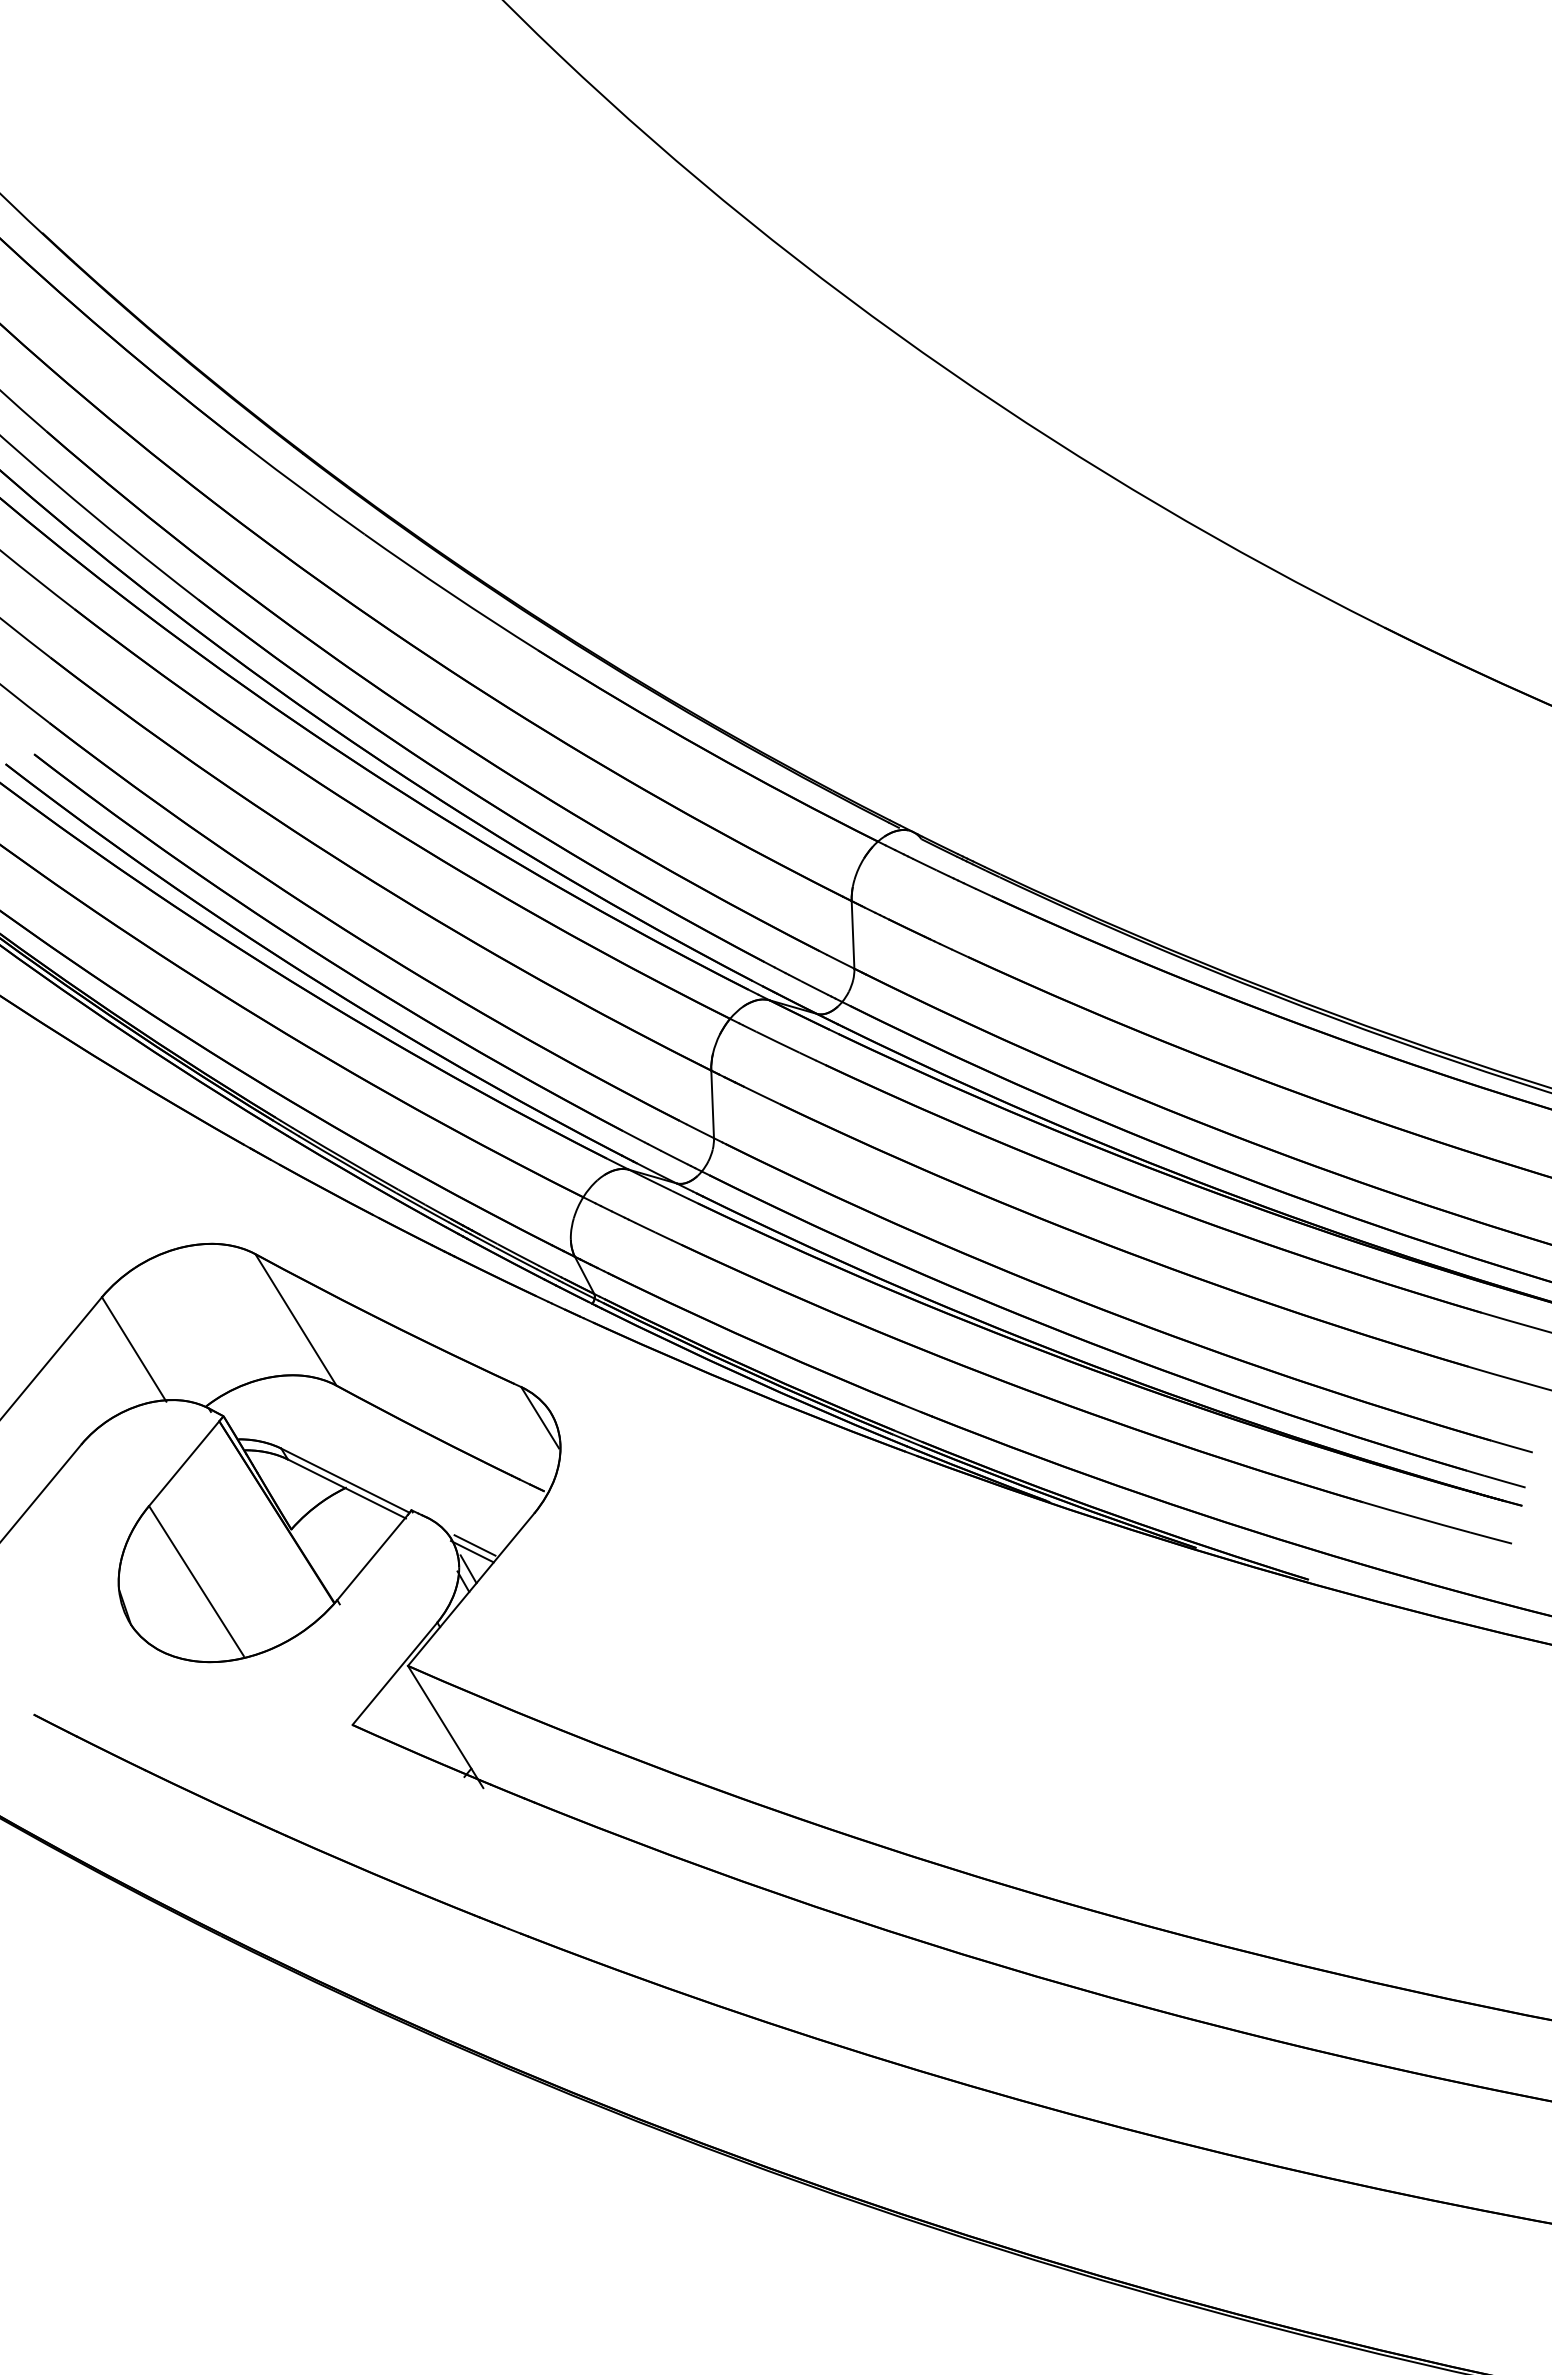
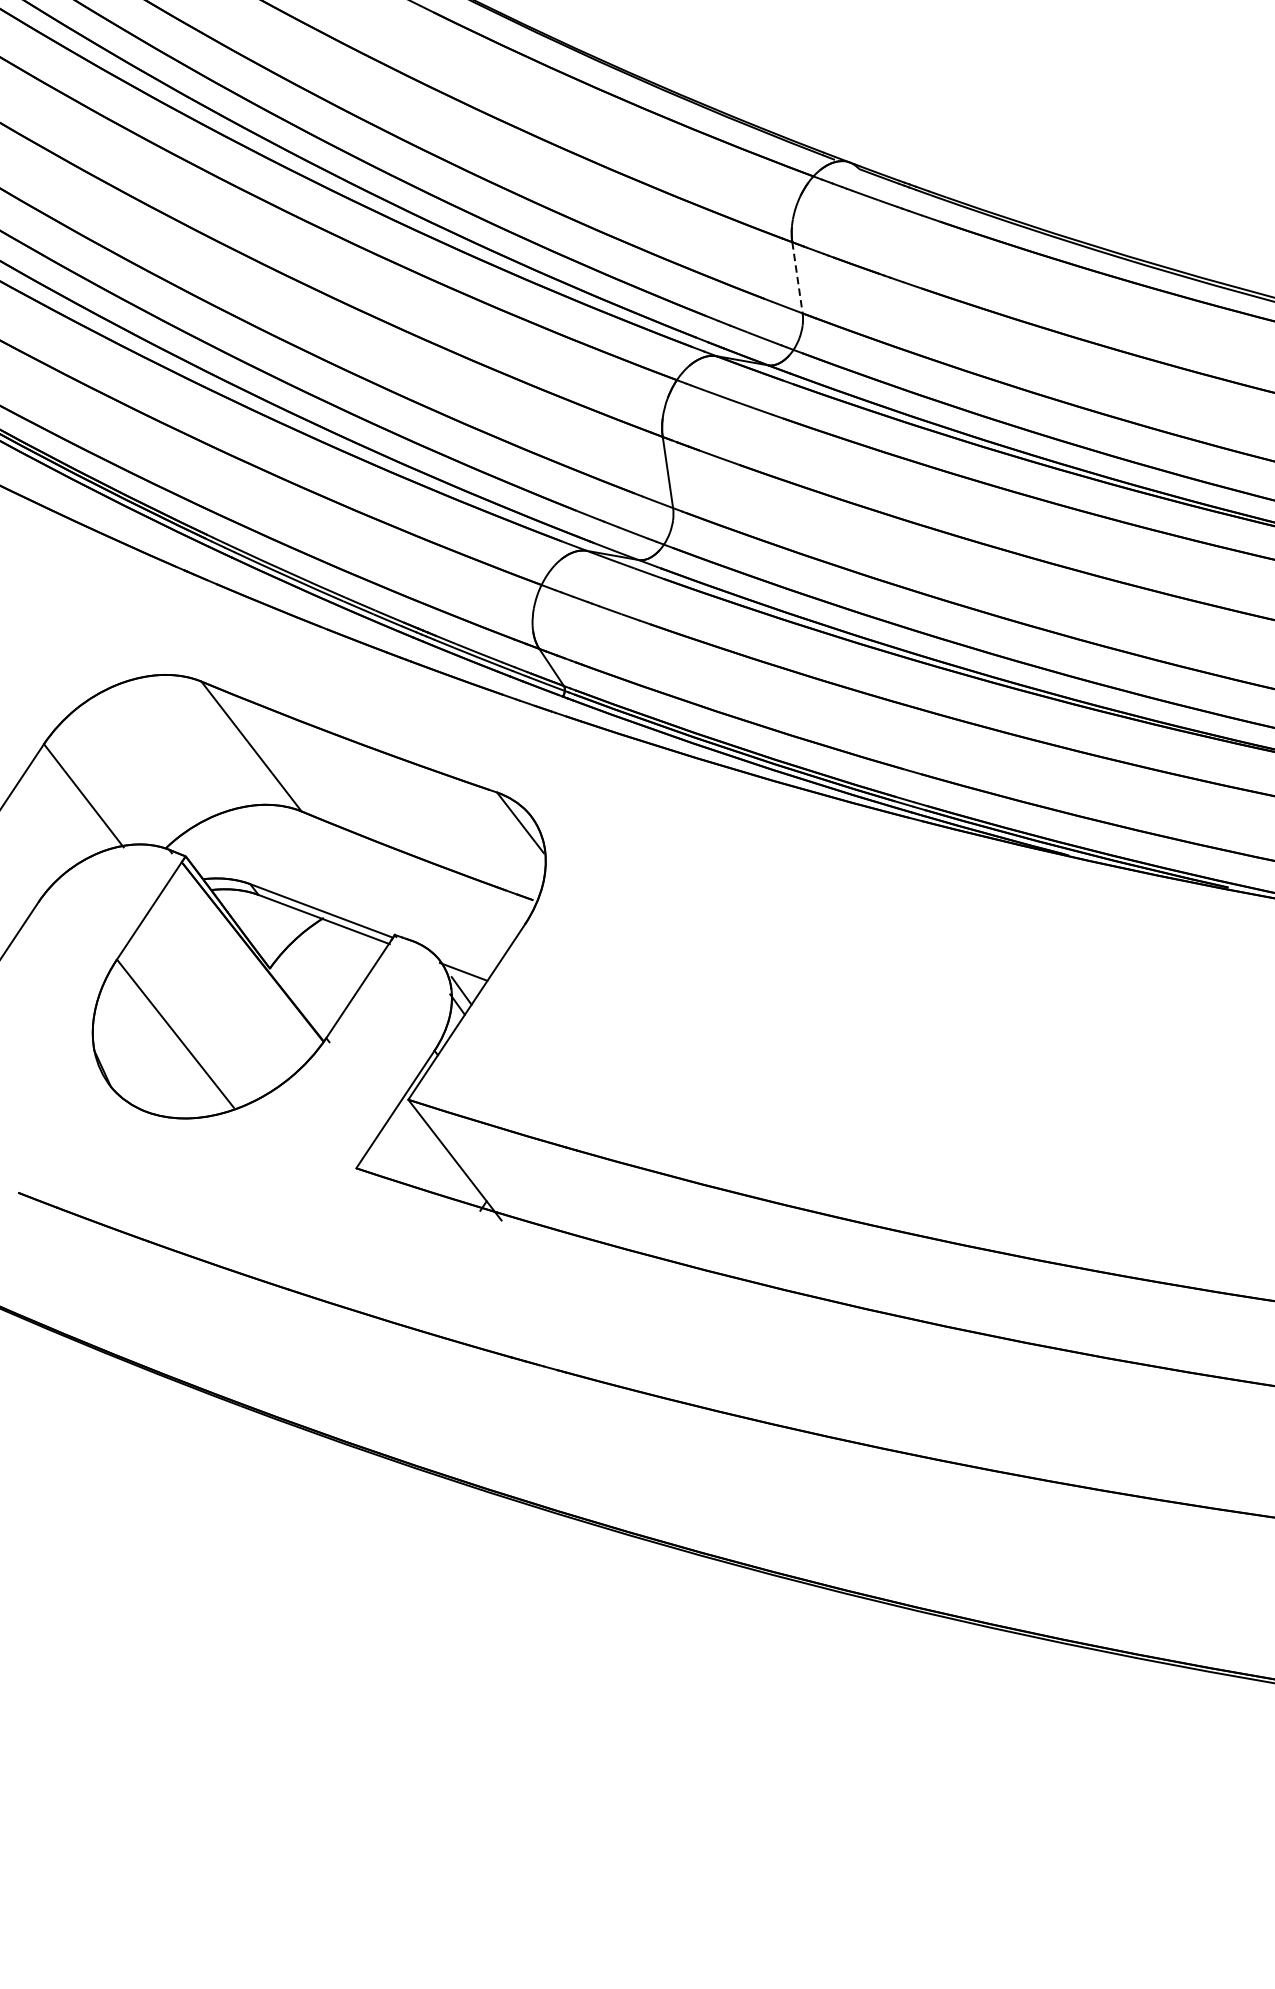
line: (853, 934) -> (797, 277), solid -> dashed
line: (474, 1545) -> (465, 965), removed

